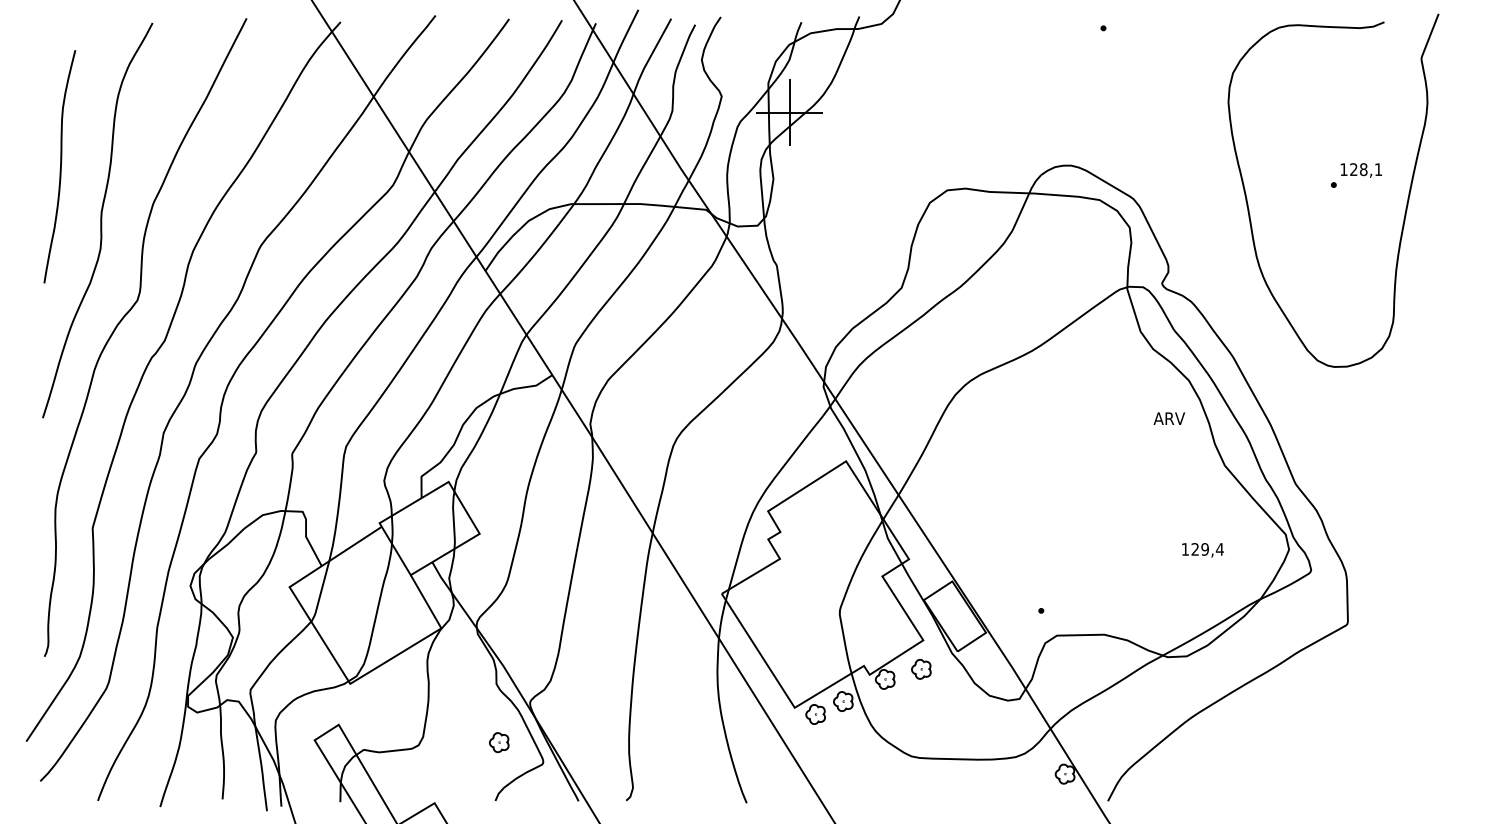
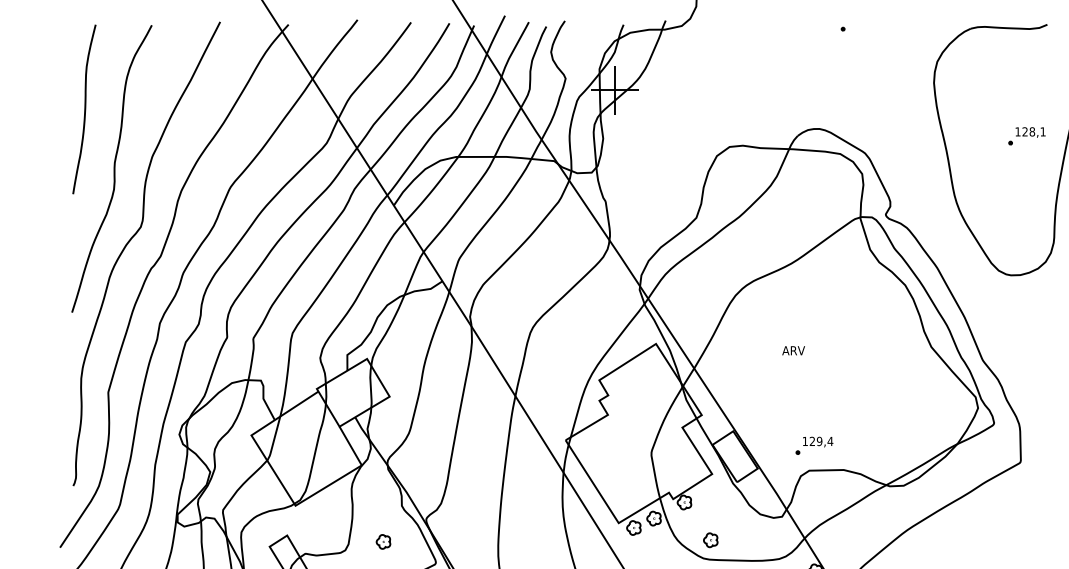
curve: (60, 166) -> (84, 109), moved
text: (1169, 418) -> (793, 350), moved
text: (1202, 550) -> (817, 442), moved
part: (921, 669) -> (710, 540), moved
part: (499, 742) -> (383, 541), moved

